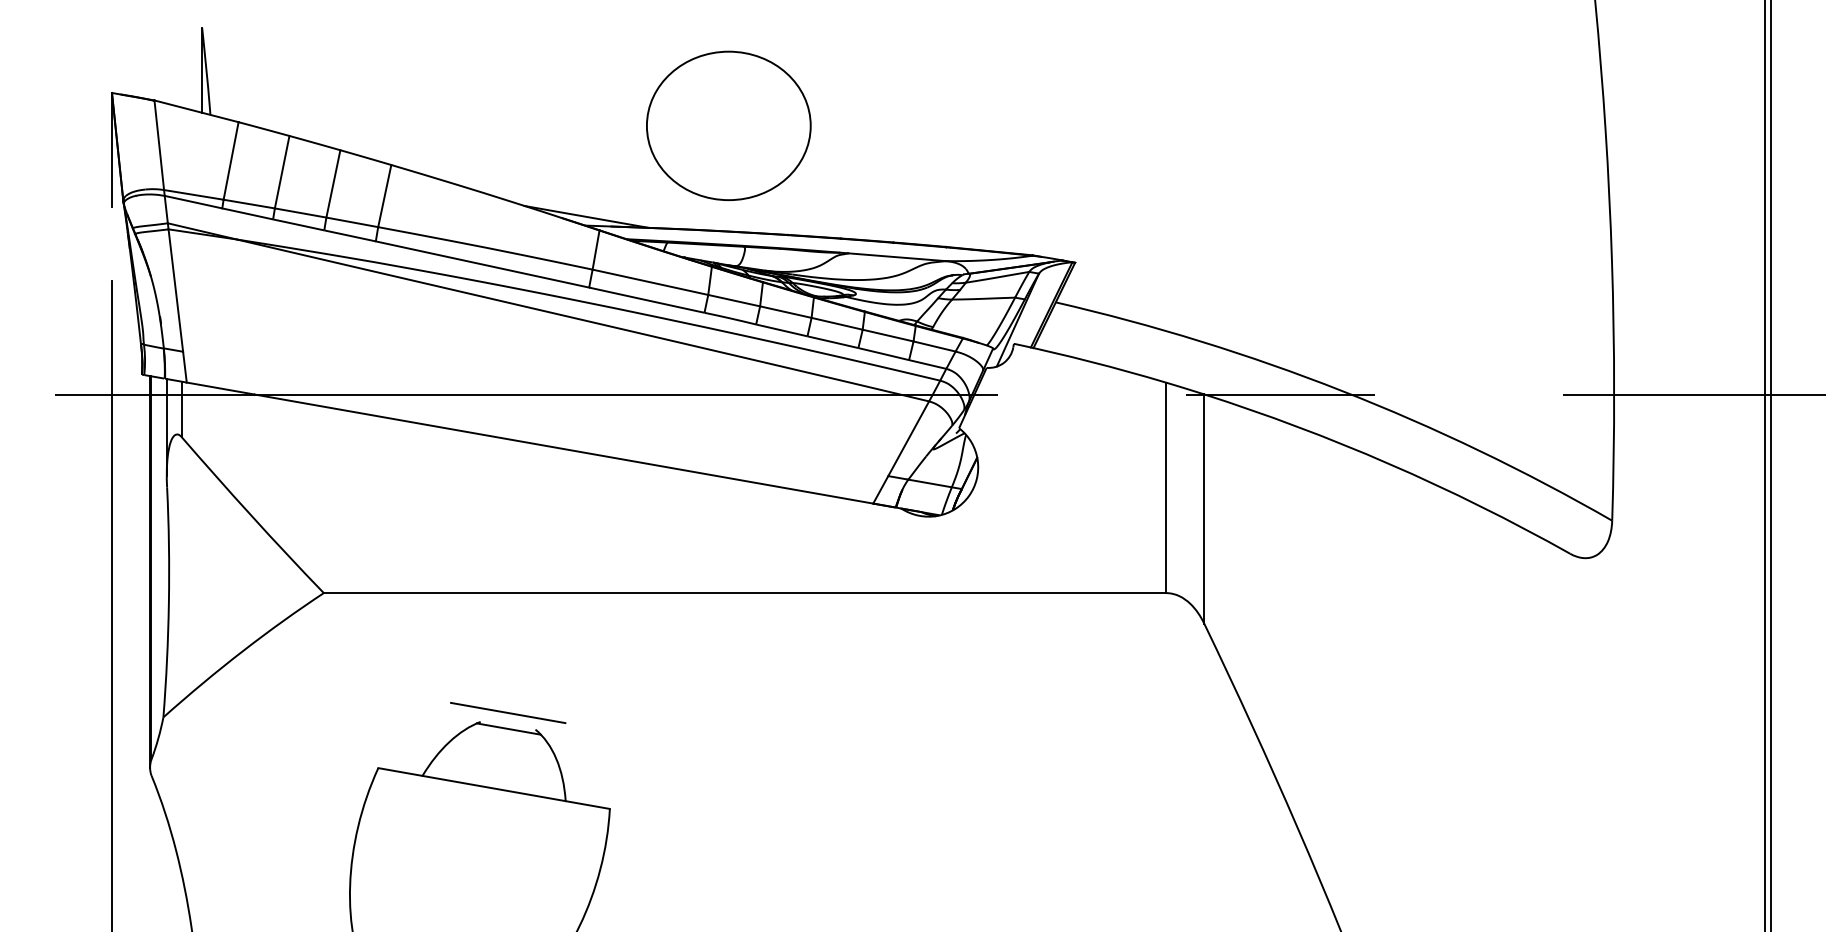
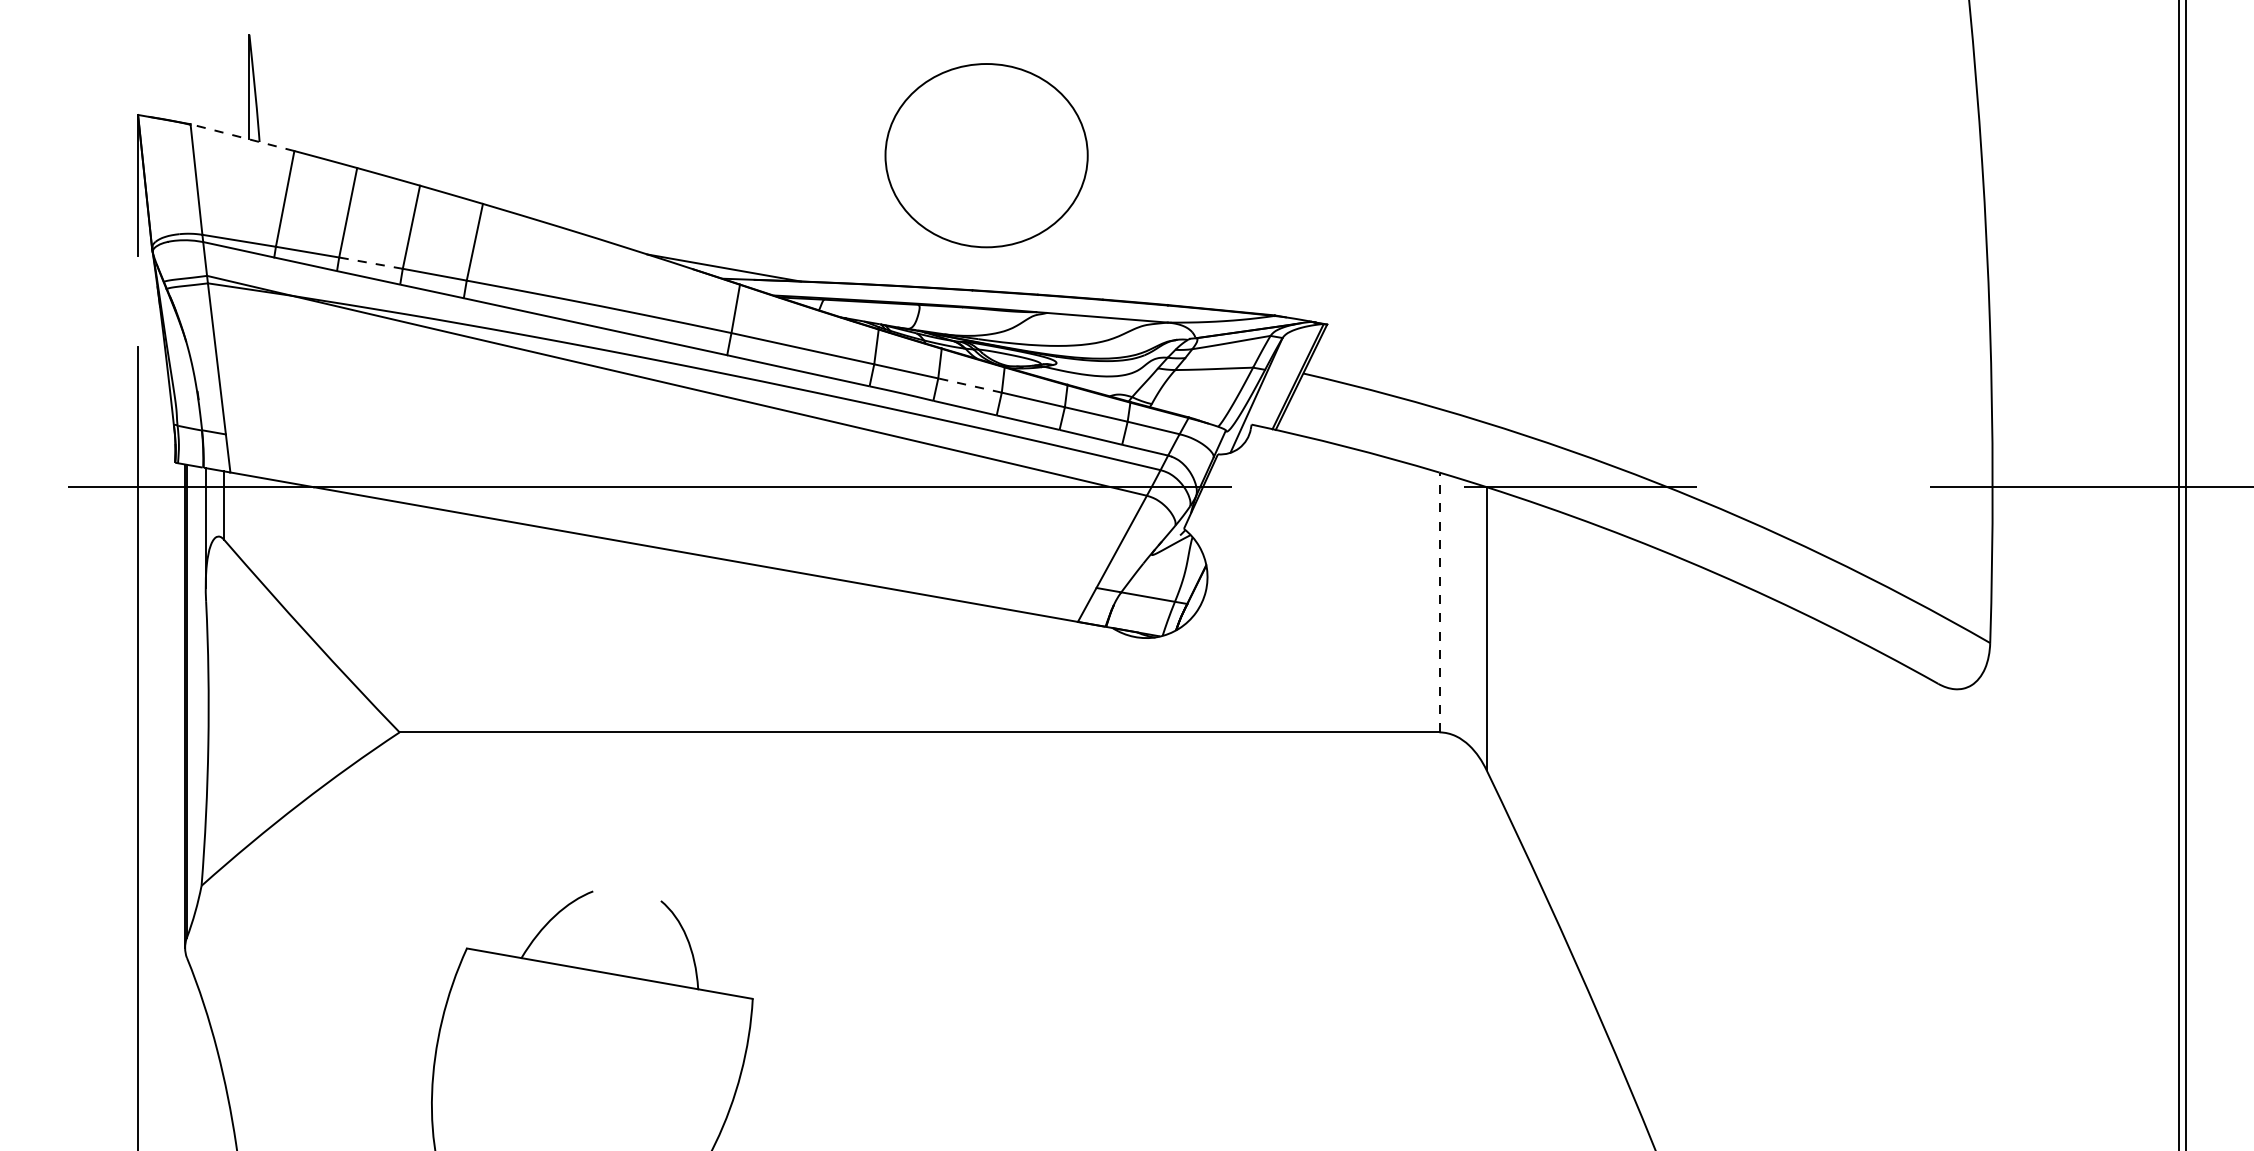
line: (196, 111) -> (242, 137), solid -> dashed
part: (728, 125) -> (986, 155), moved
line: (300, 213) -> (370, 263), solid -> dashed
line: (786, 312) -> (970, 385), solid -> dashed
line: (1166, 487) -> (1439, 602), solid -> dashed
line: (507, 712) -> (626, 879), removed
line: (508, 729) -> (627, 900), removed

